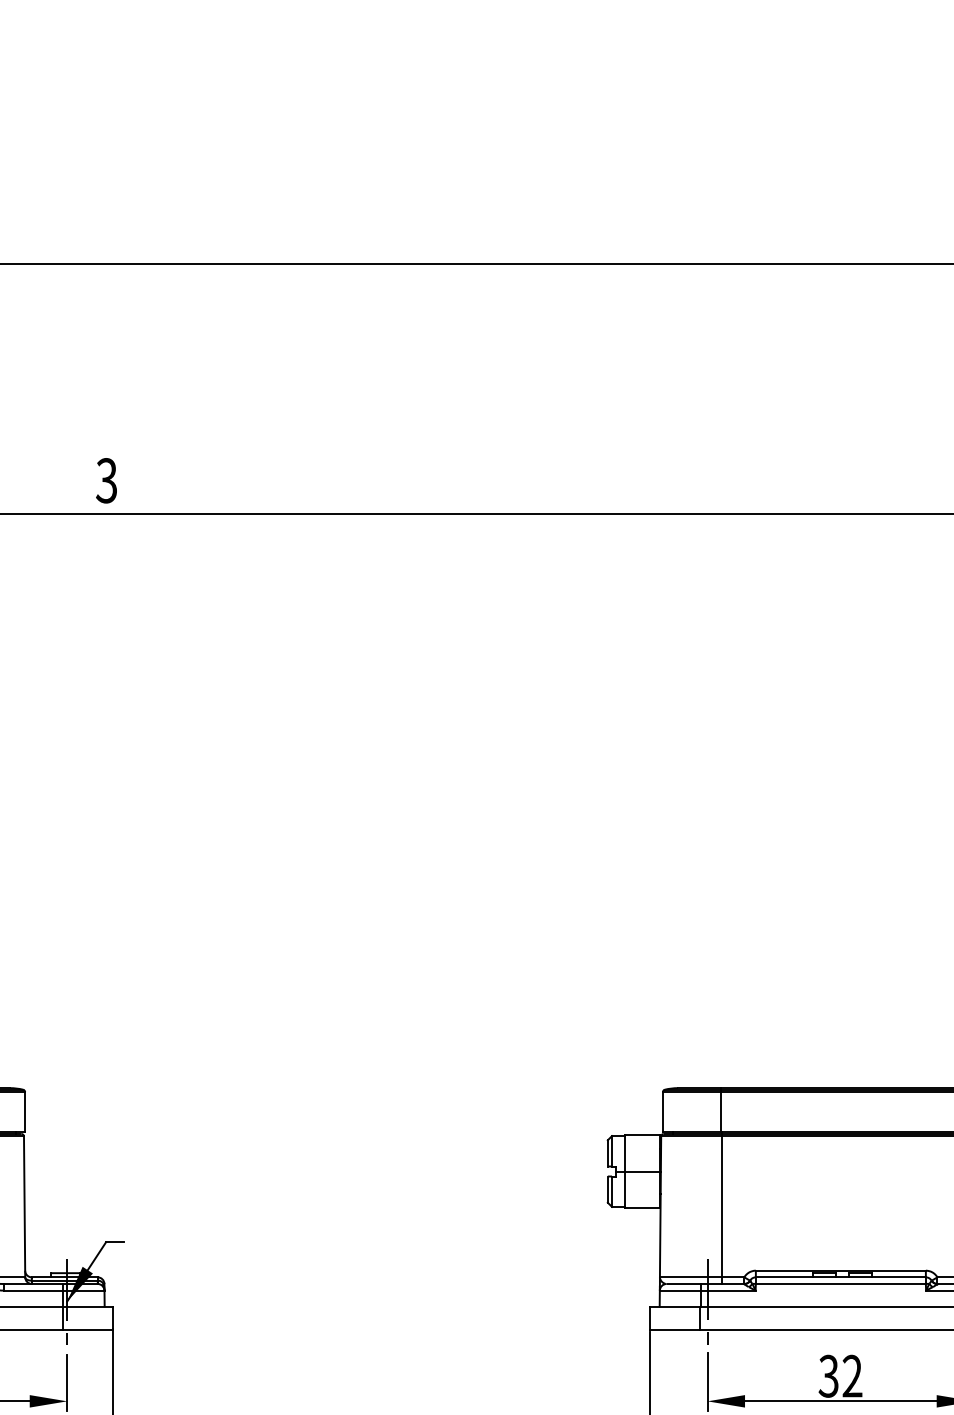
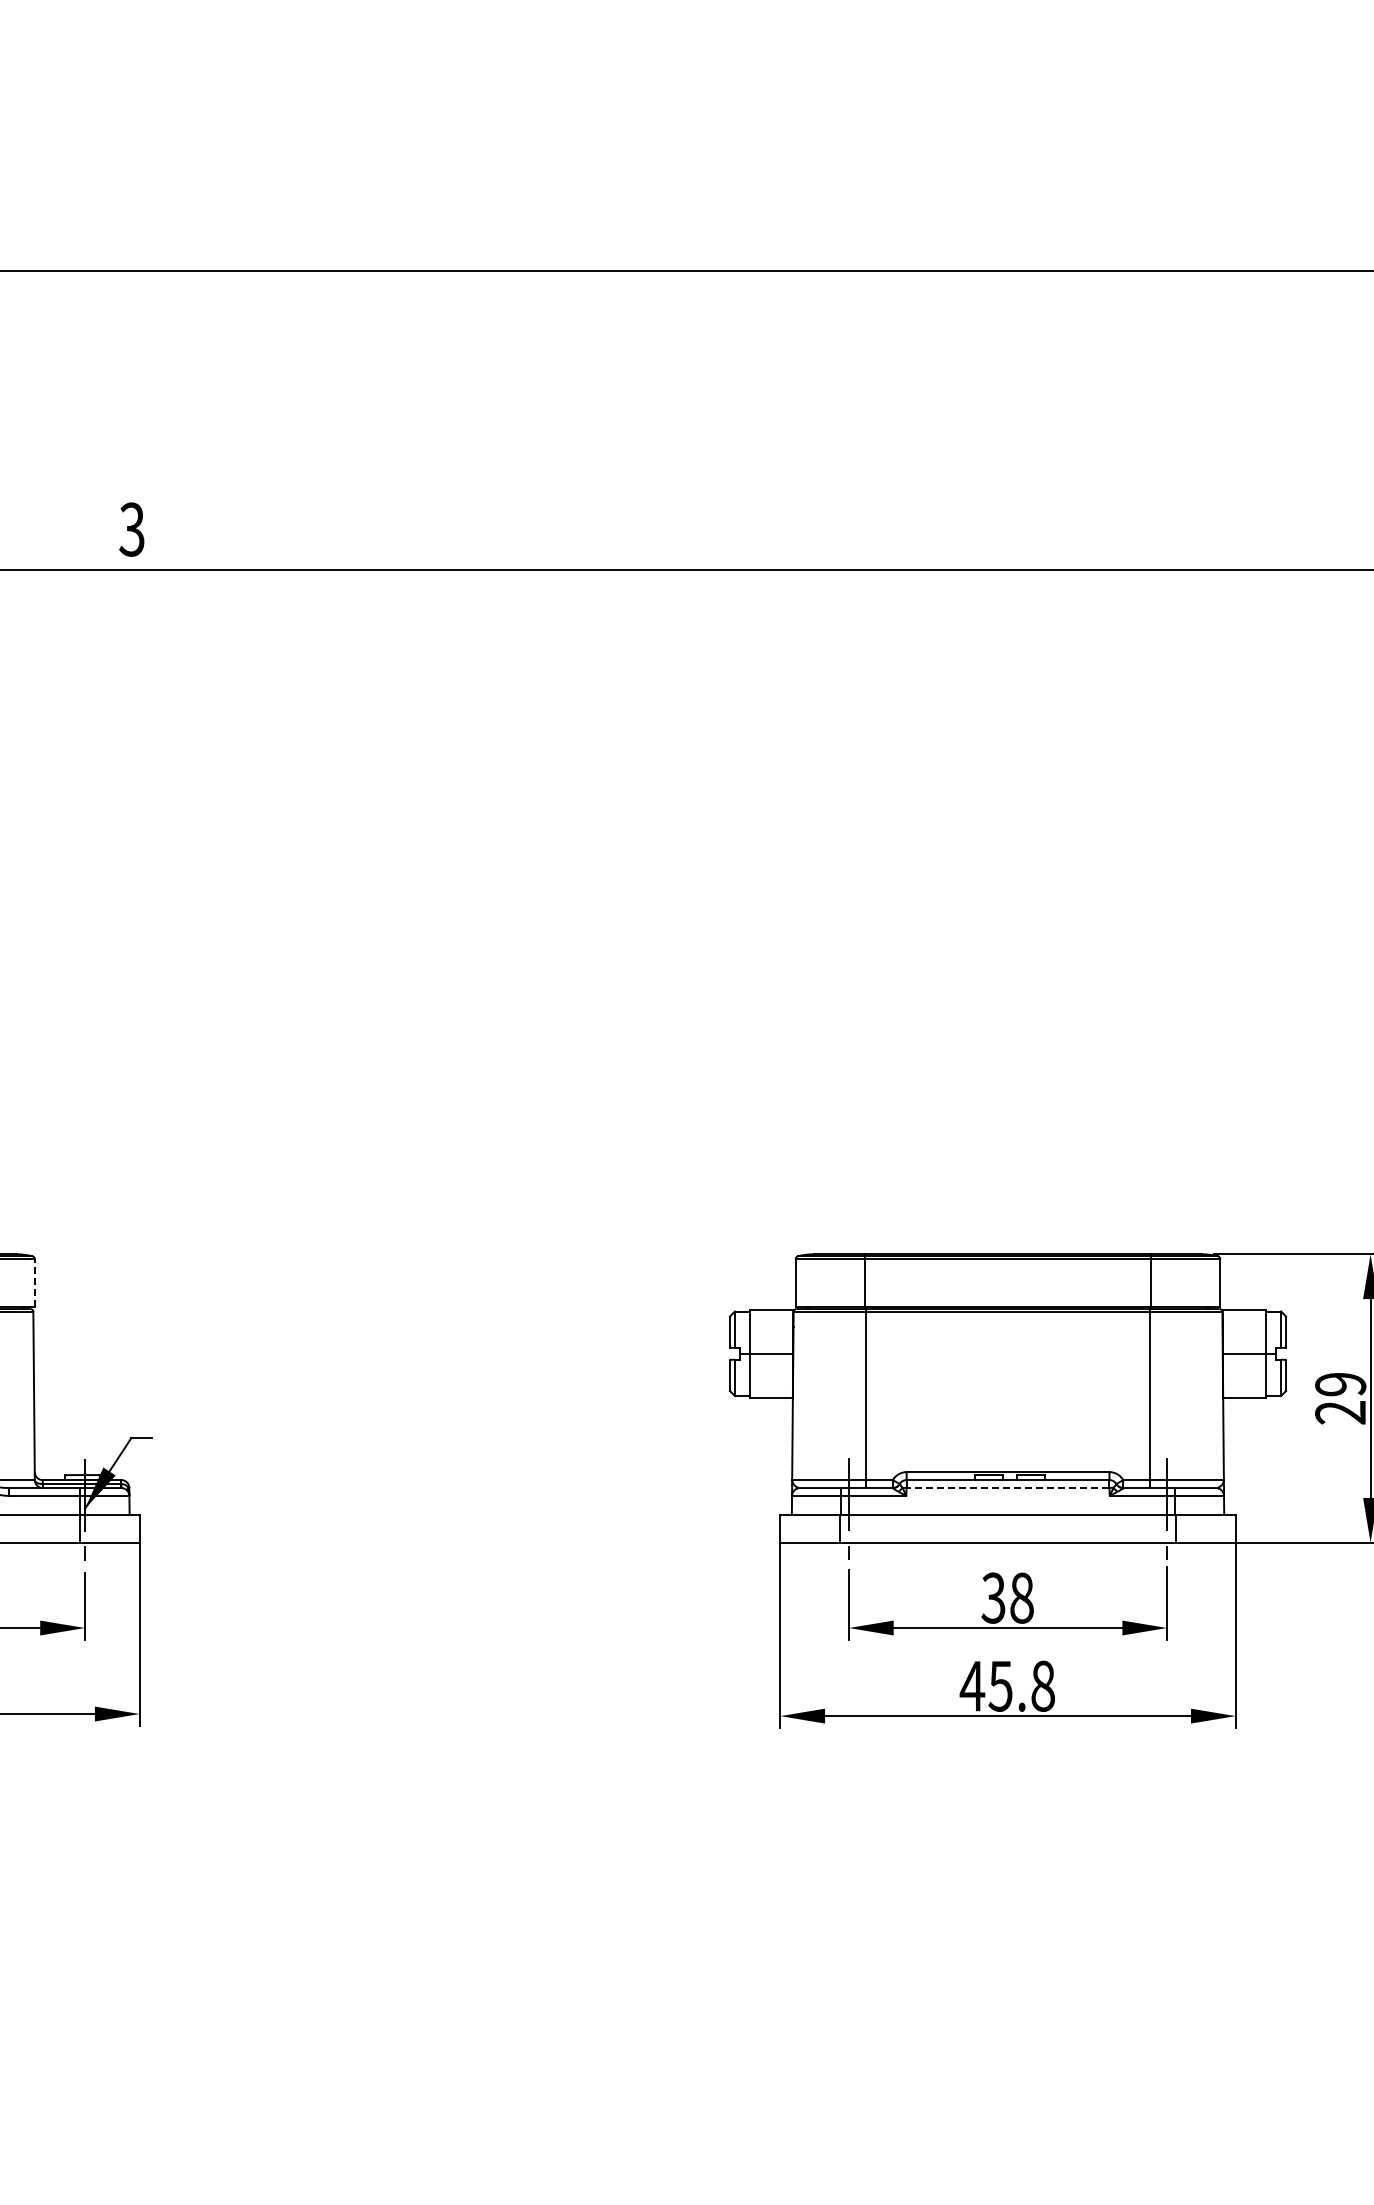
line: (24, 1112) -> (34, 1283), solid -> dashed
line: (840, 1283) -> (1007, 1487), solid -> dashed
text: (852, 1375) -> (1021, 1597), 32 -> 38

